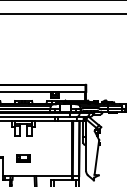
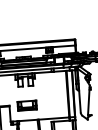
part: (23, 158) -> (27, 105), size x1.67

